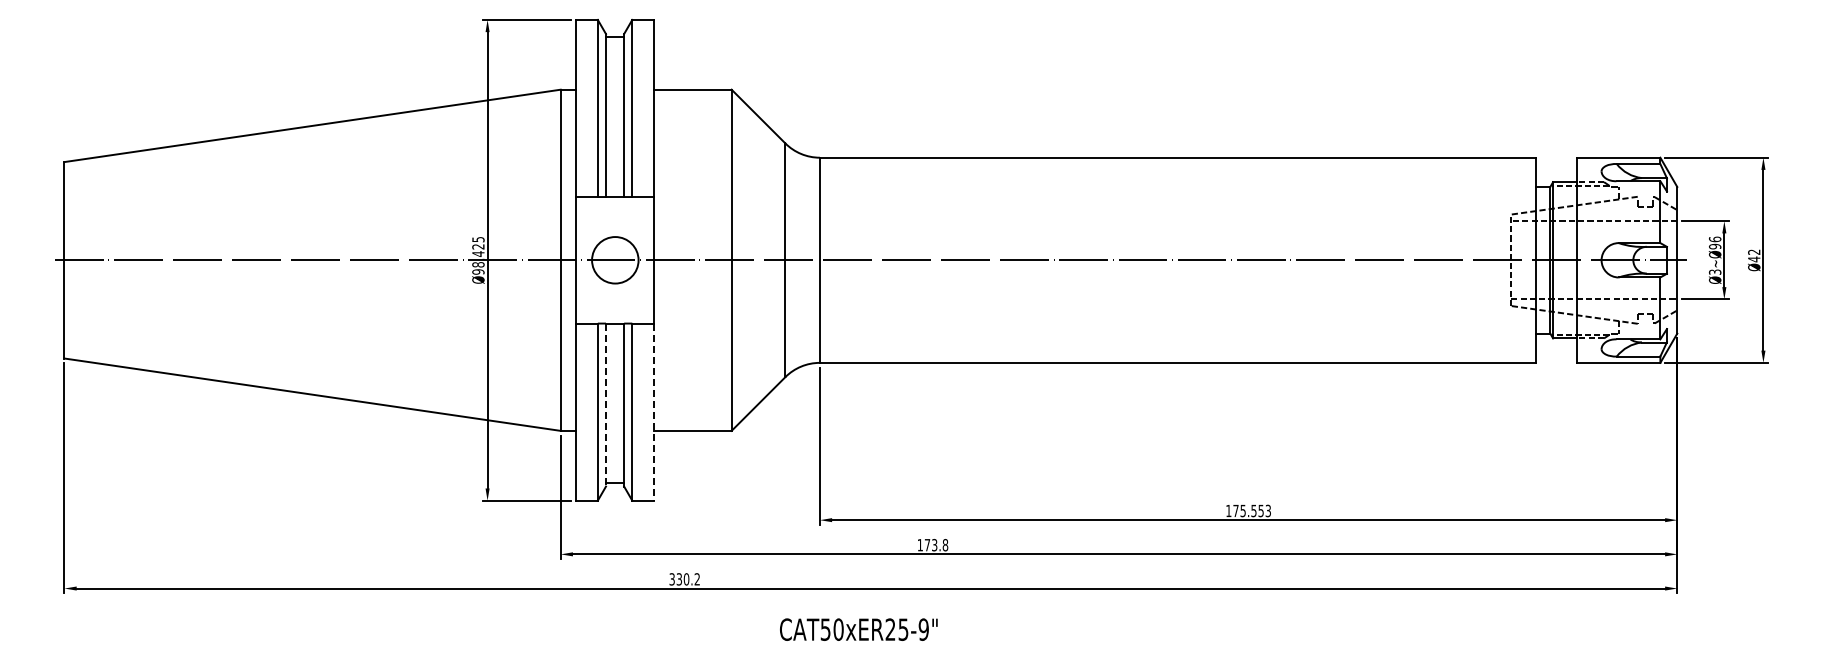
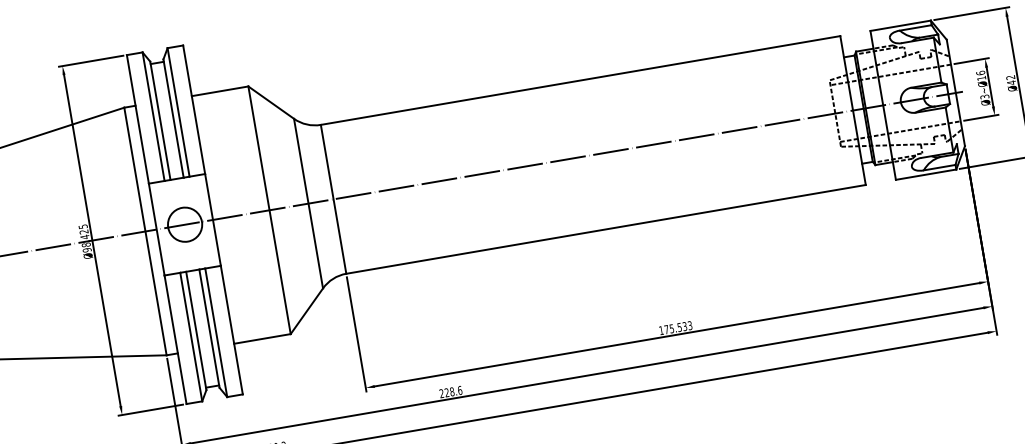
text: (1715, 246) -> (981, 78), Ø3~Ø96 -> Ø3~Ø16
line: (606, 405) -> (196, 331), dashed -> solid
line: (653, 412) -> (231, 330), dashed -> solid
text: (1260, 510) -> (684, 326), 175.553 -> 175.533
text: (932, 545) -> (450, 392), 173.8 -> 228.6

